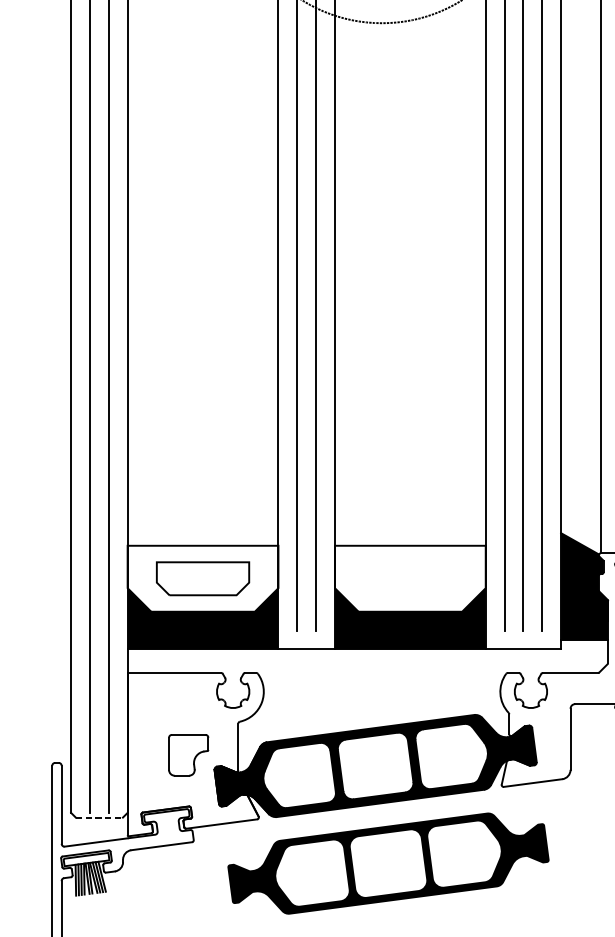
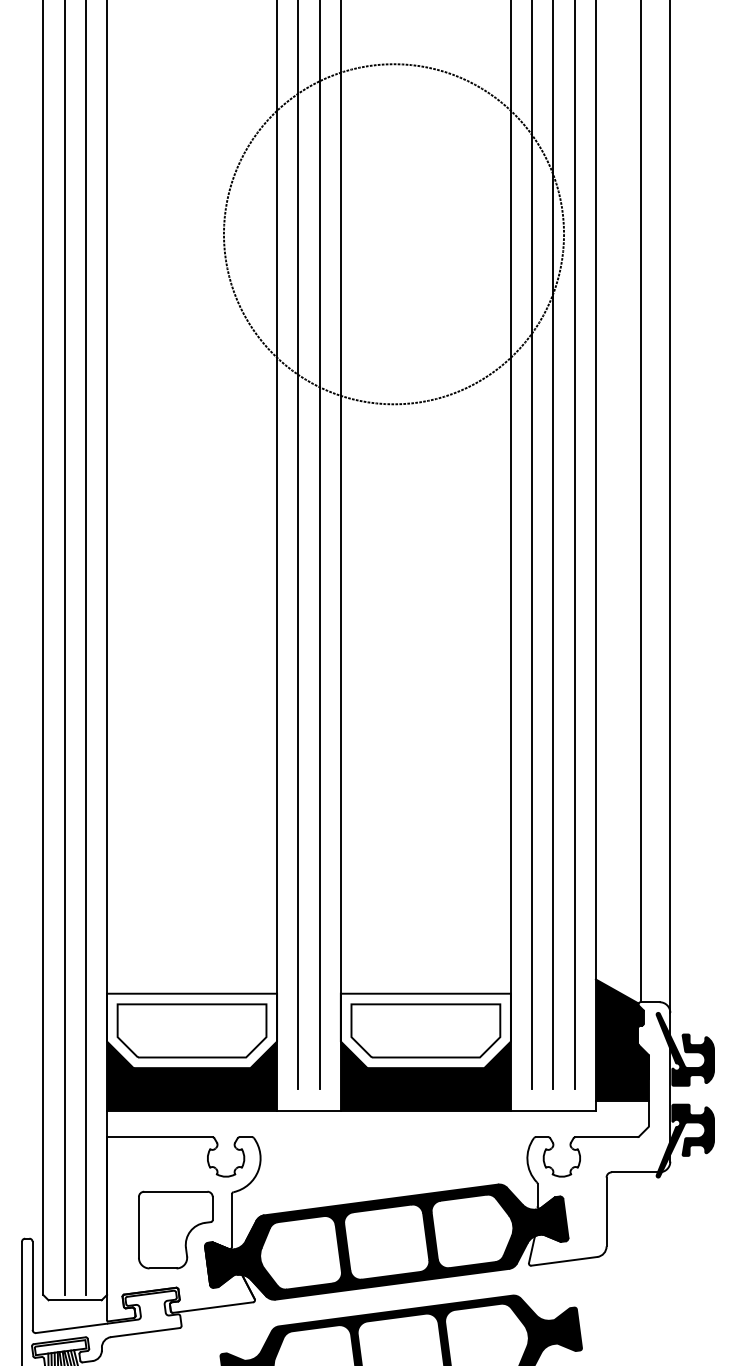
part: (202, 578) -> (191, 1030), size x1.43
part: (410, 578) -> (425, 1030), added
part: (188, 754) -> (175, 1229), size x1.67
line: (99, 817) -> (75, 1300), dashed -> solid

